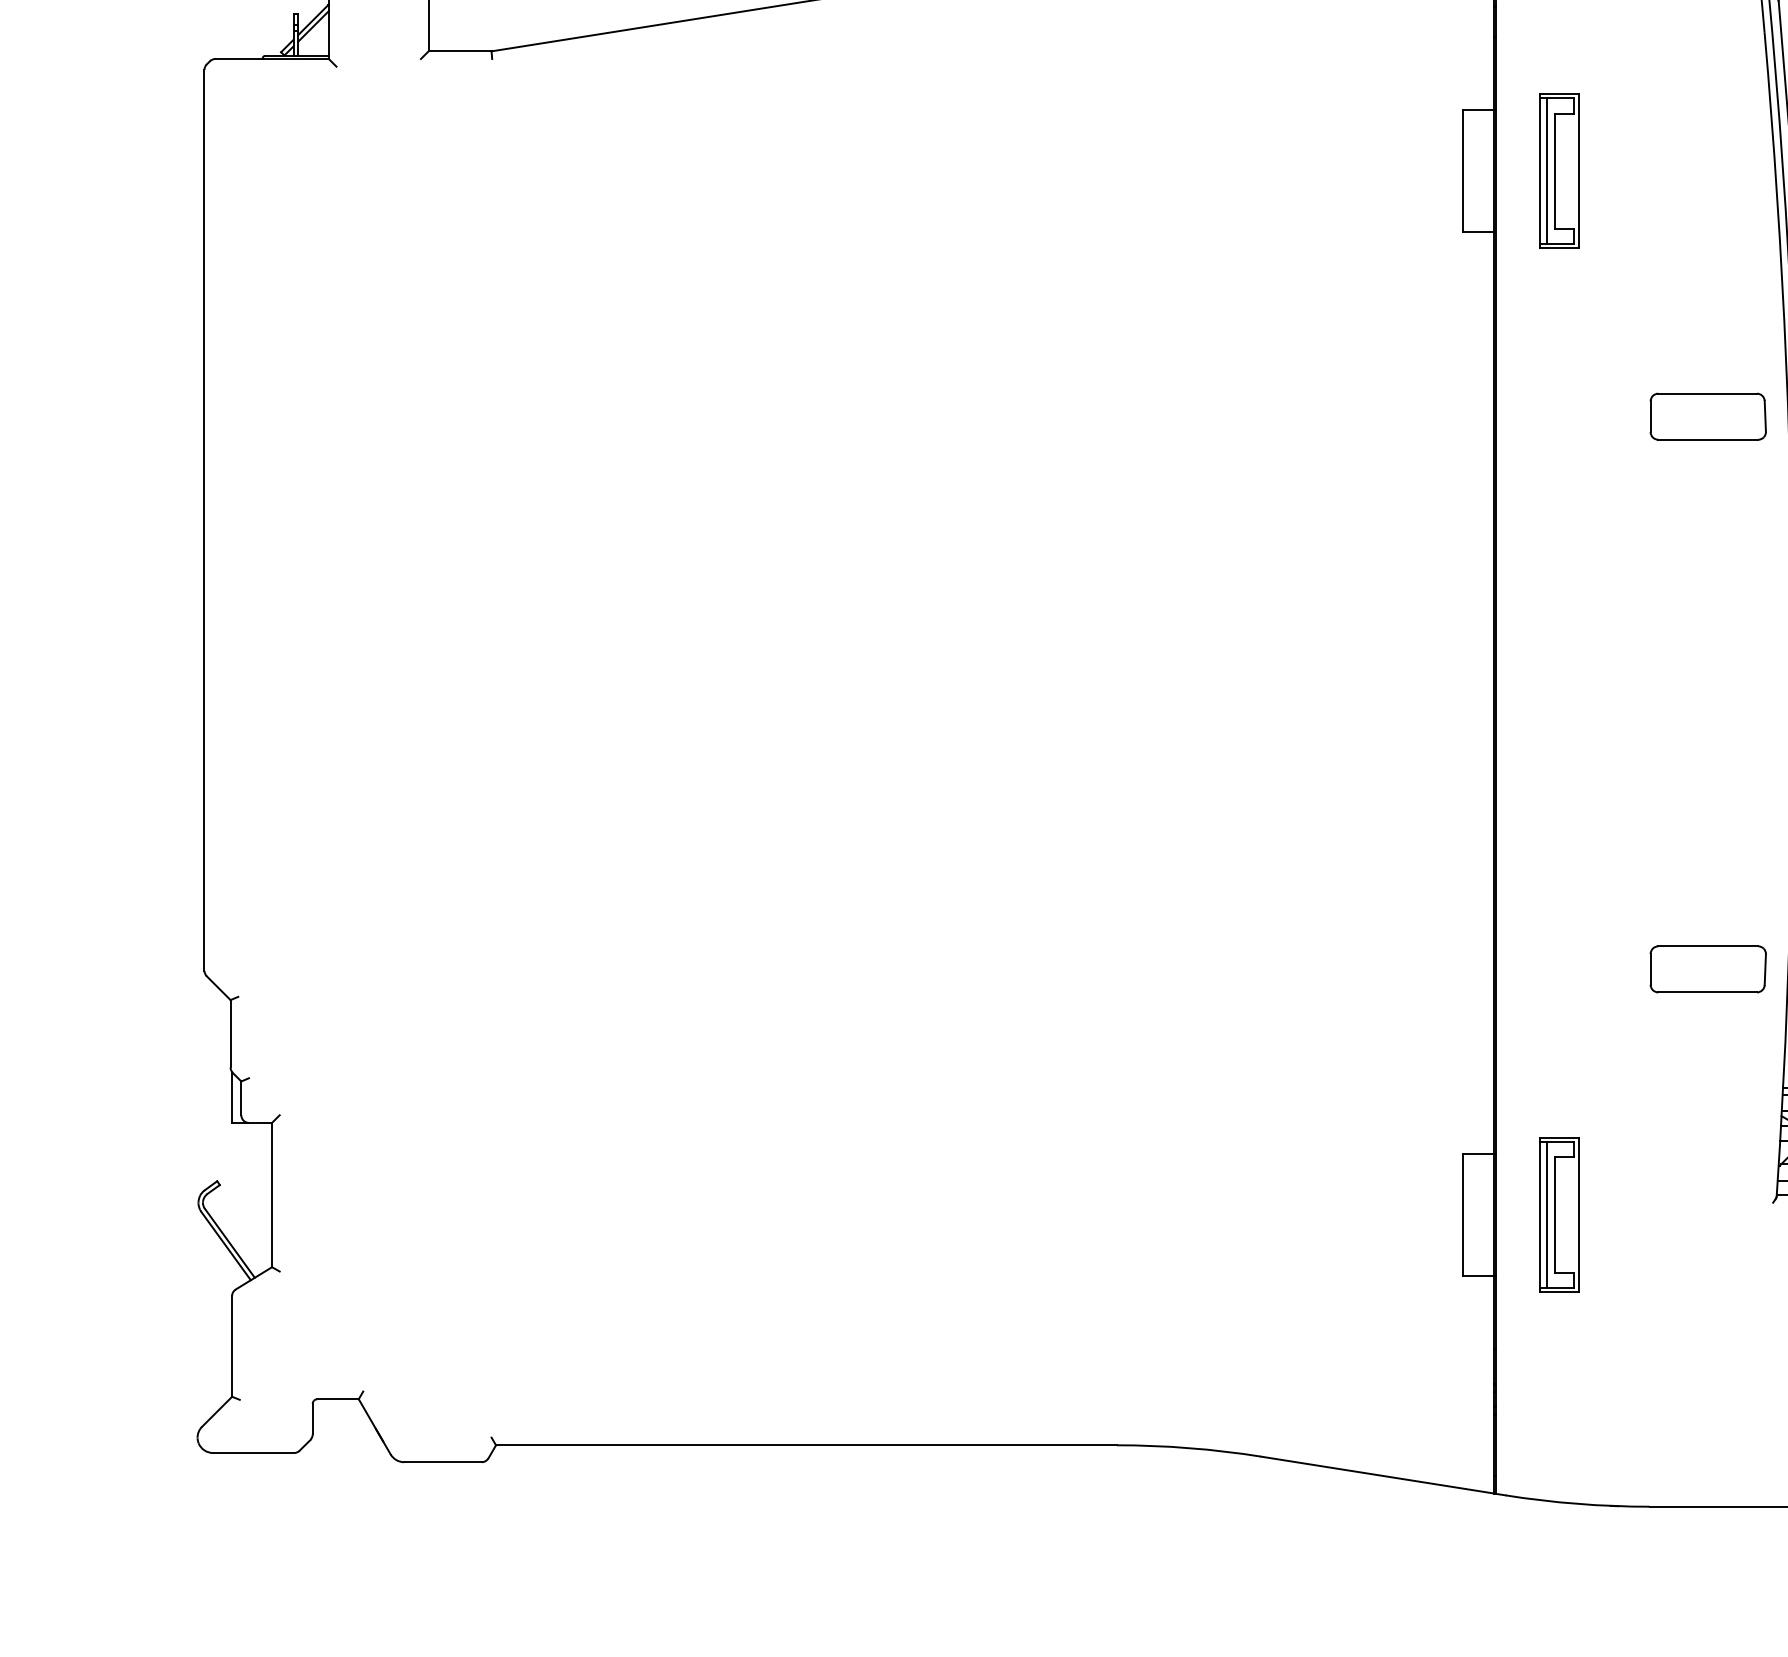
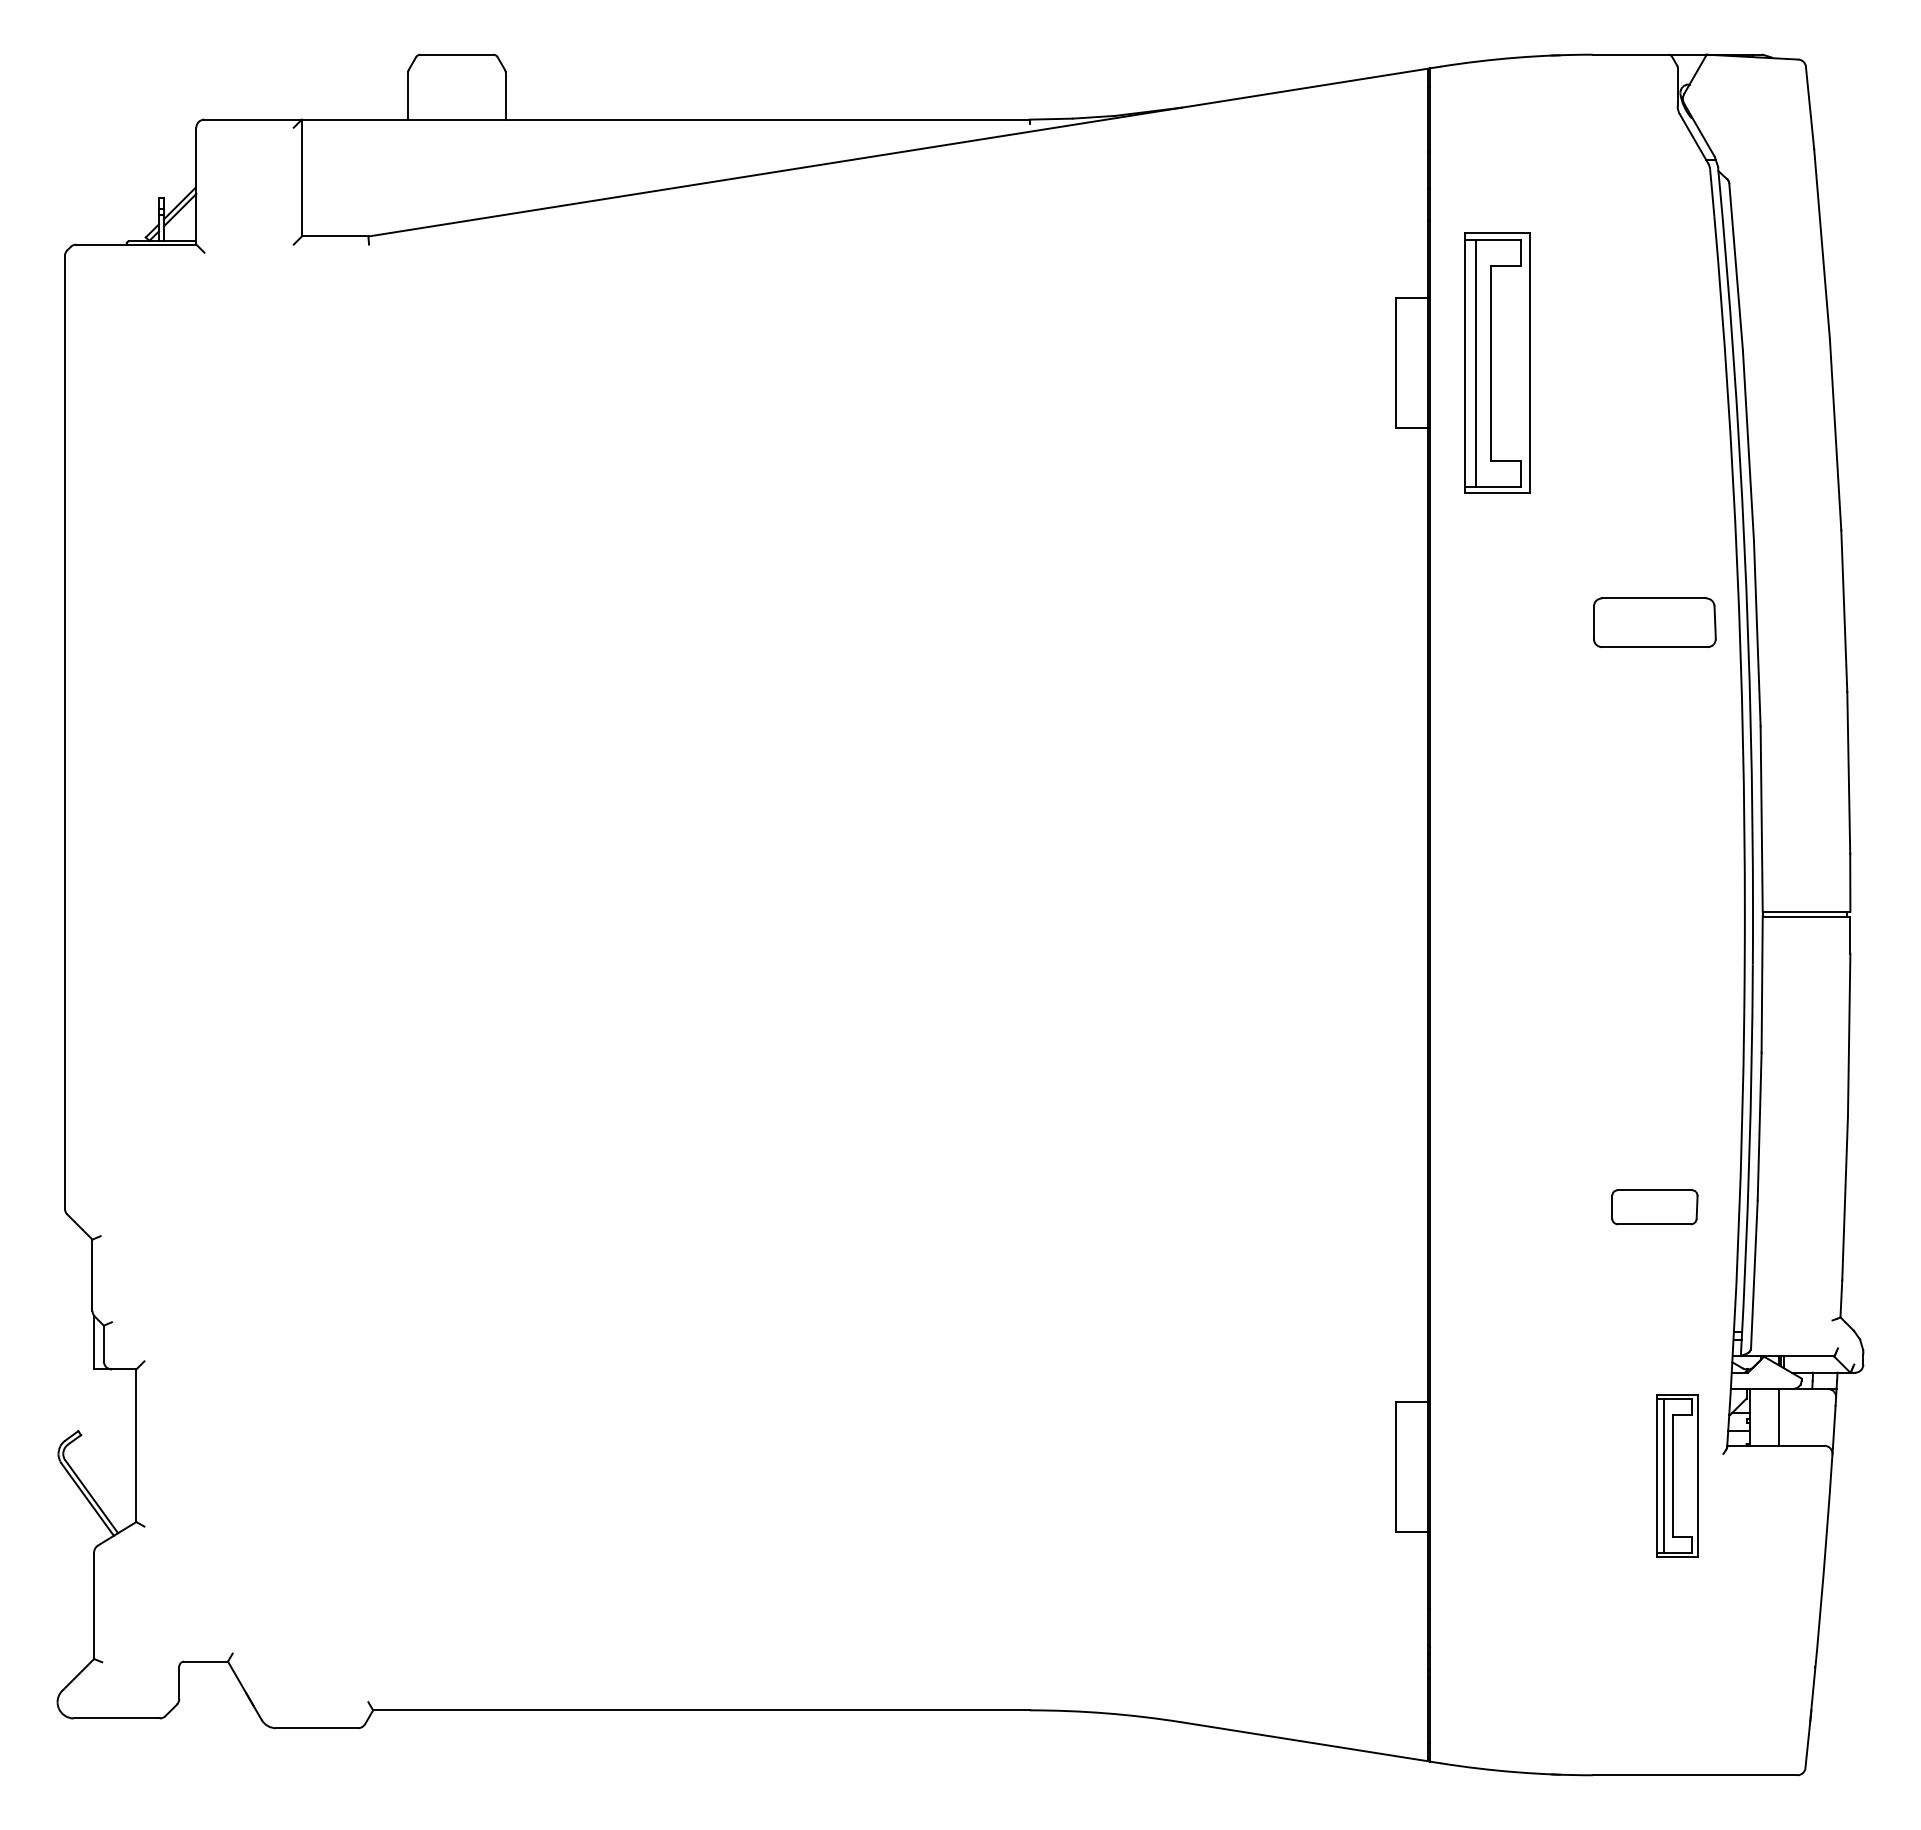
part: (1559, 170) -> (1497, 362), size x1.6
part: (1707, 969) -> (1654, 1207), size x0.7
part: (1559, 1214) -> (1677, 1475), moved

